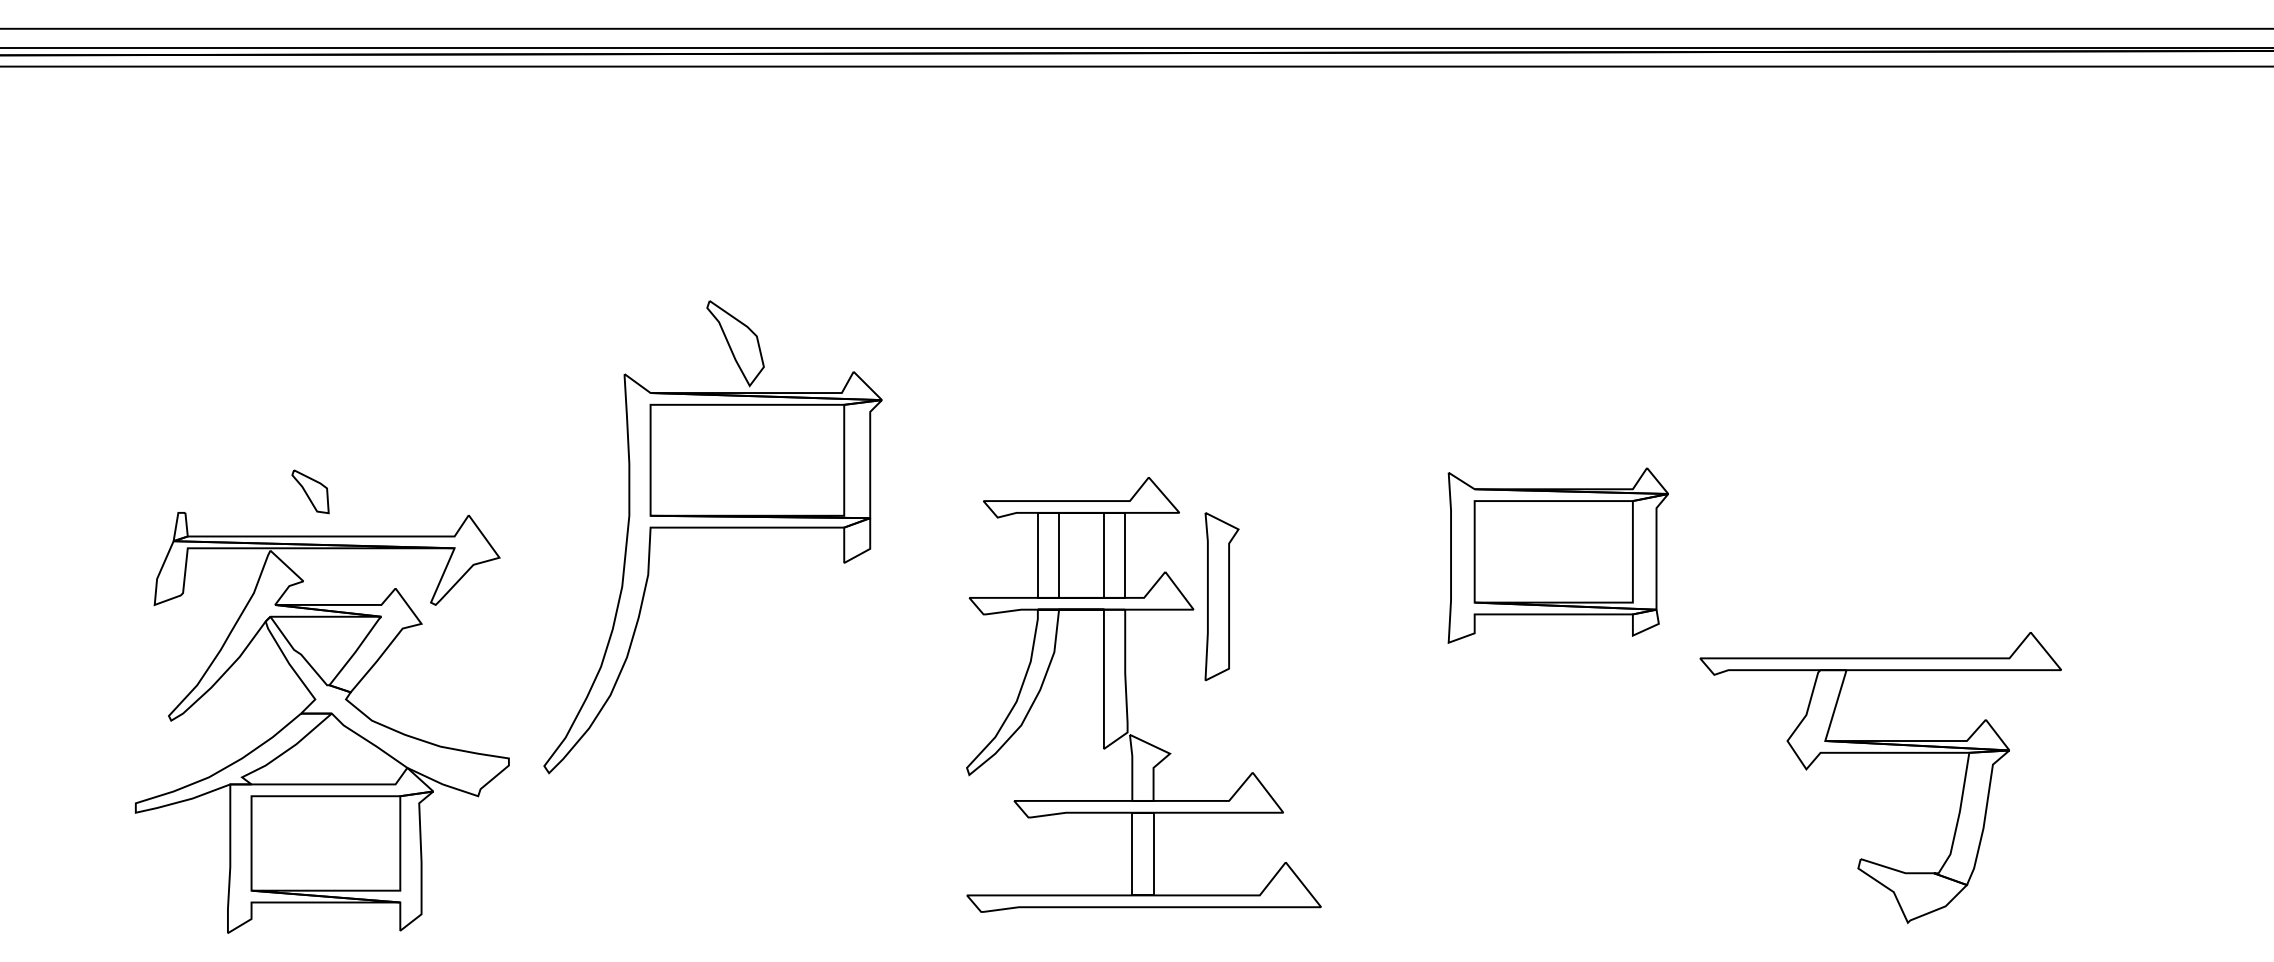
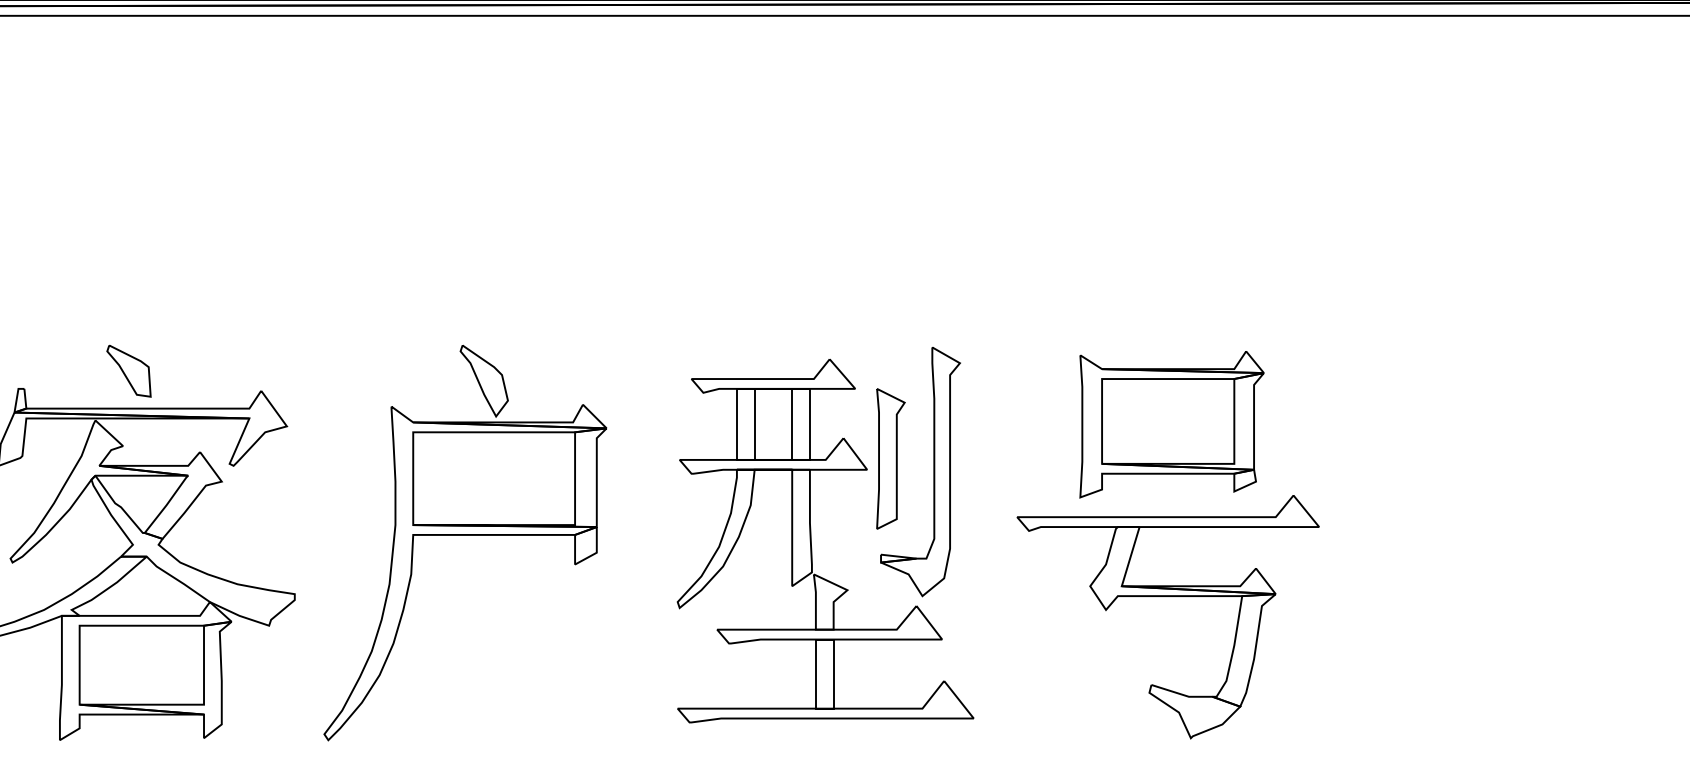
part: (310, 491) -> (128, 371), size x1.43
part: (712, 528) -> (464, 535), moved
part: (1273, 611) -> (933, 471), added
part: (1880, 753) -> (1167, 596), moved

